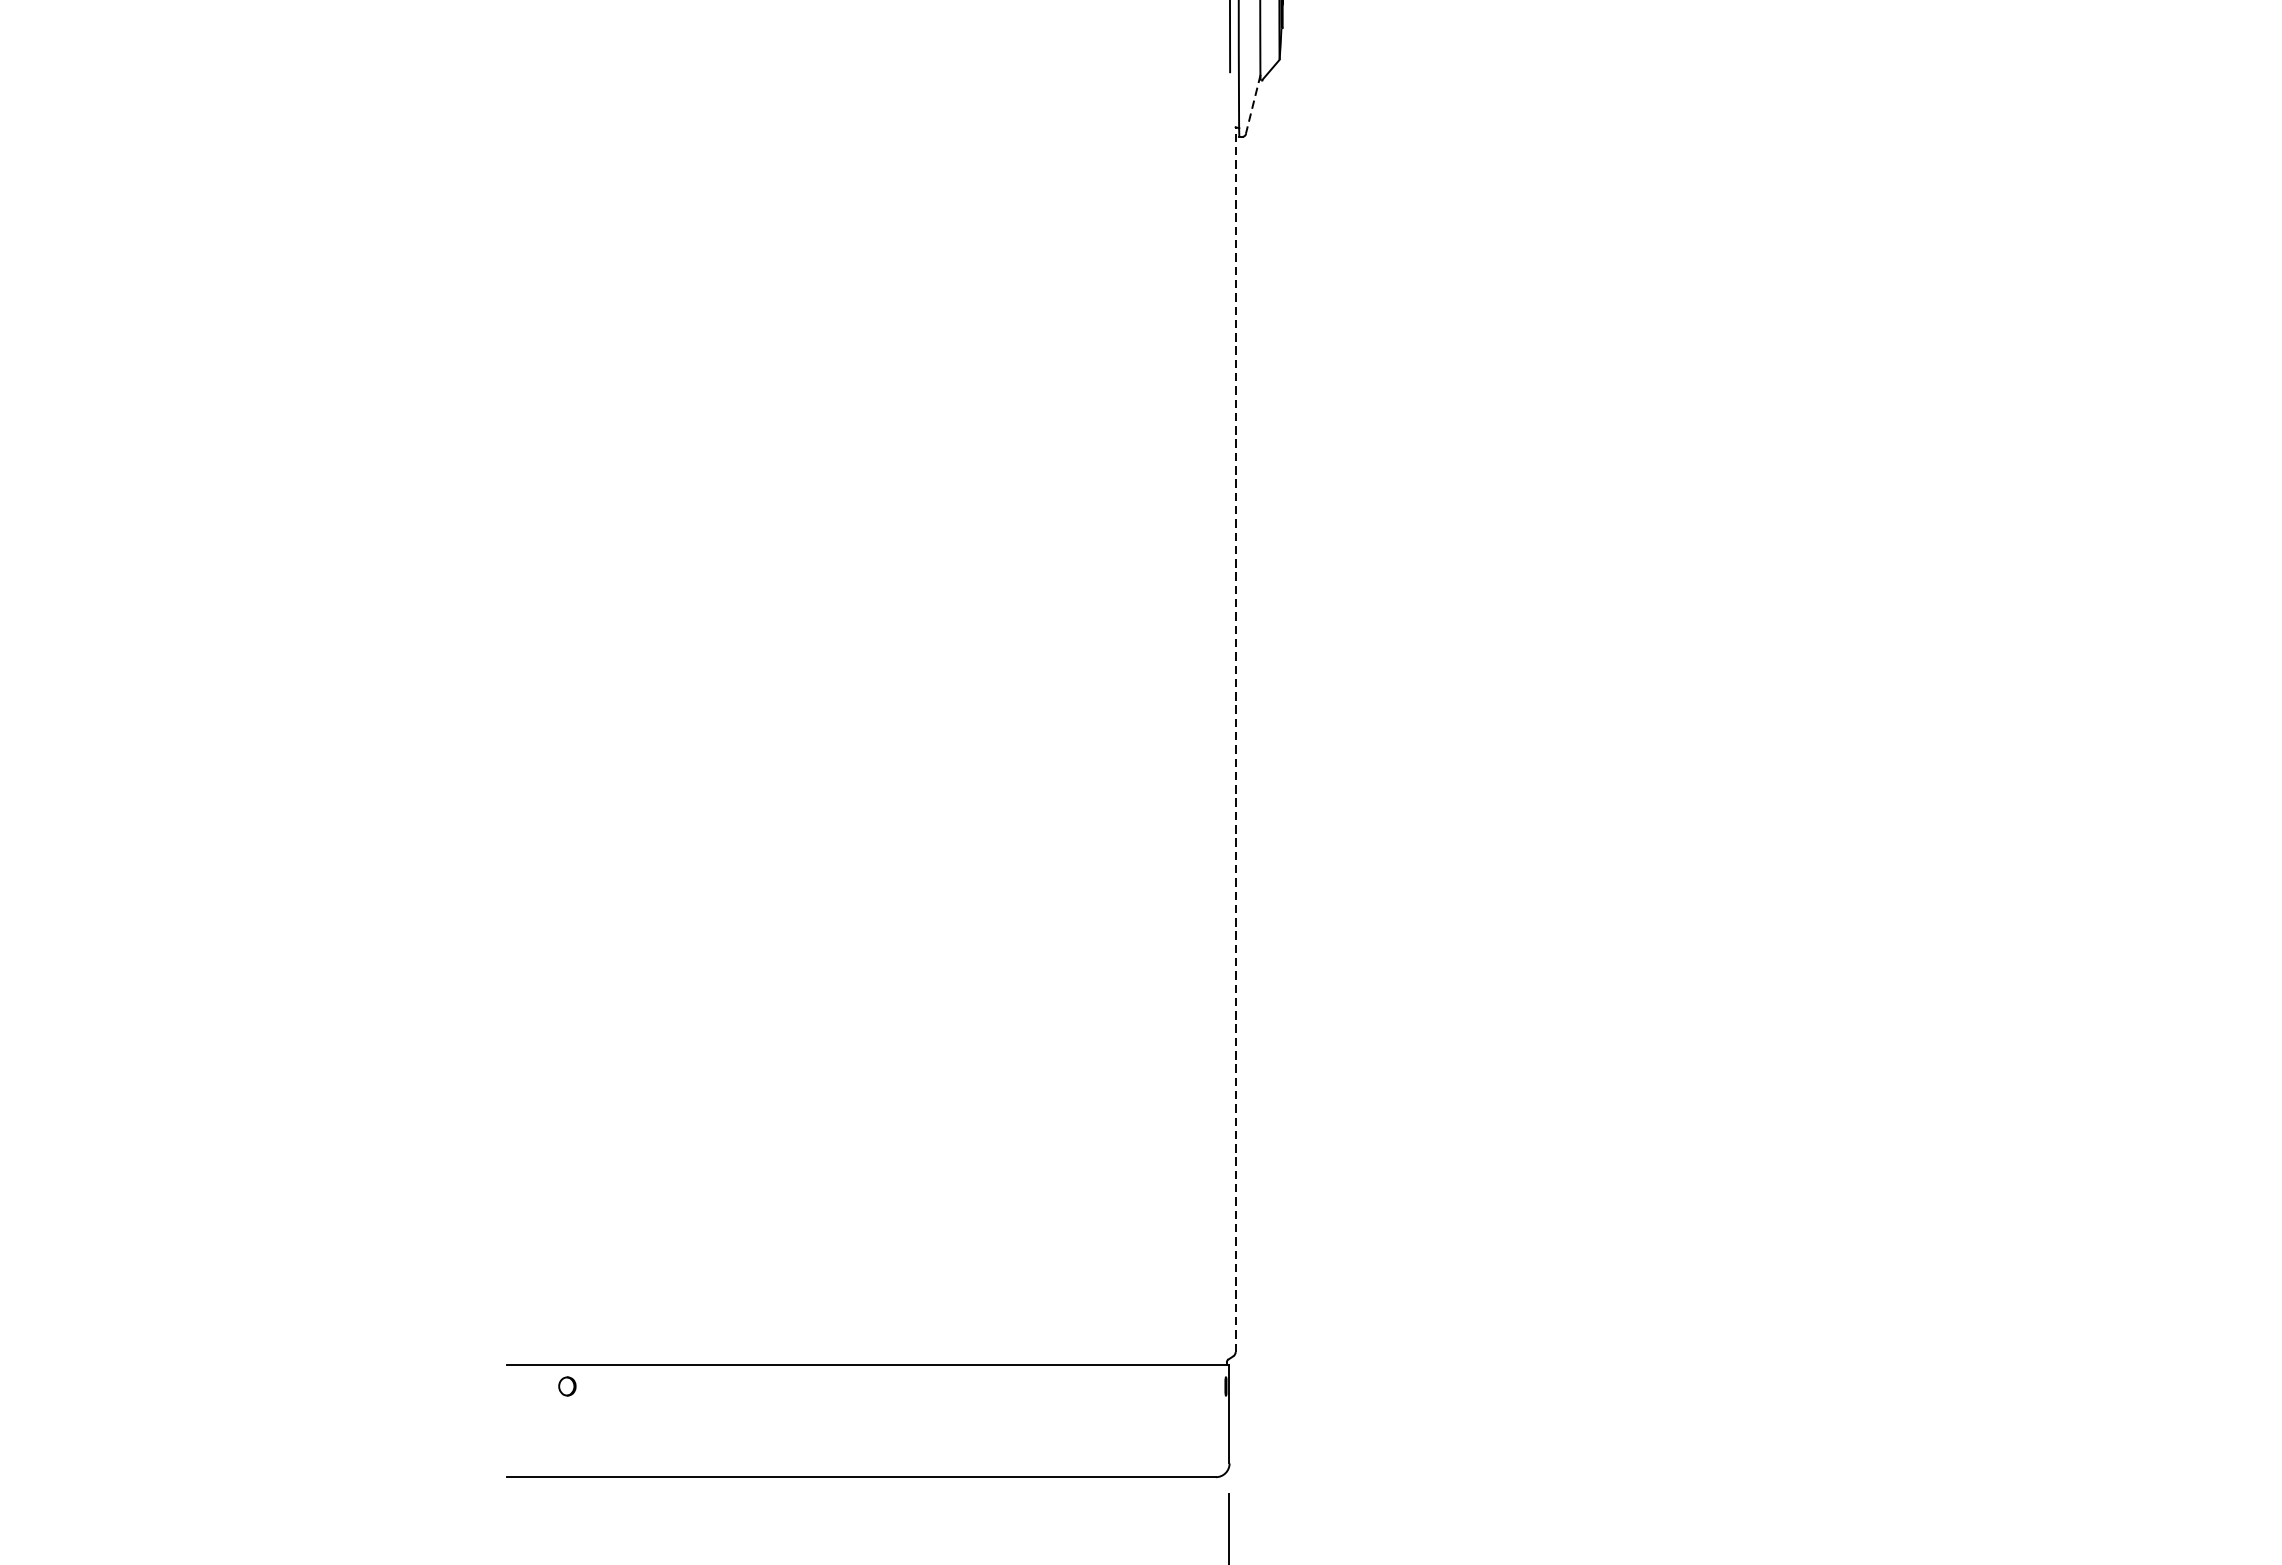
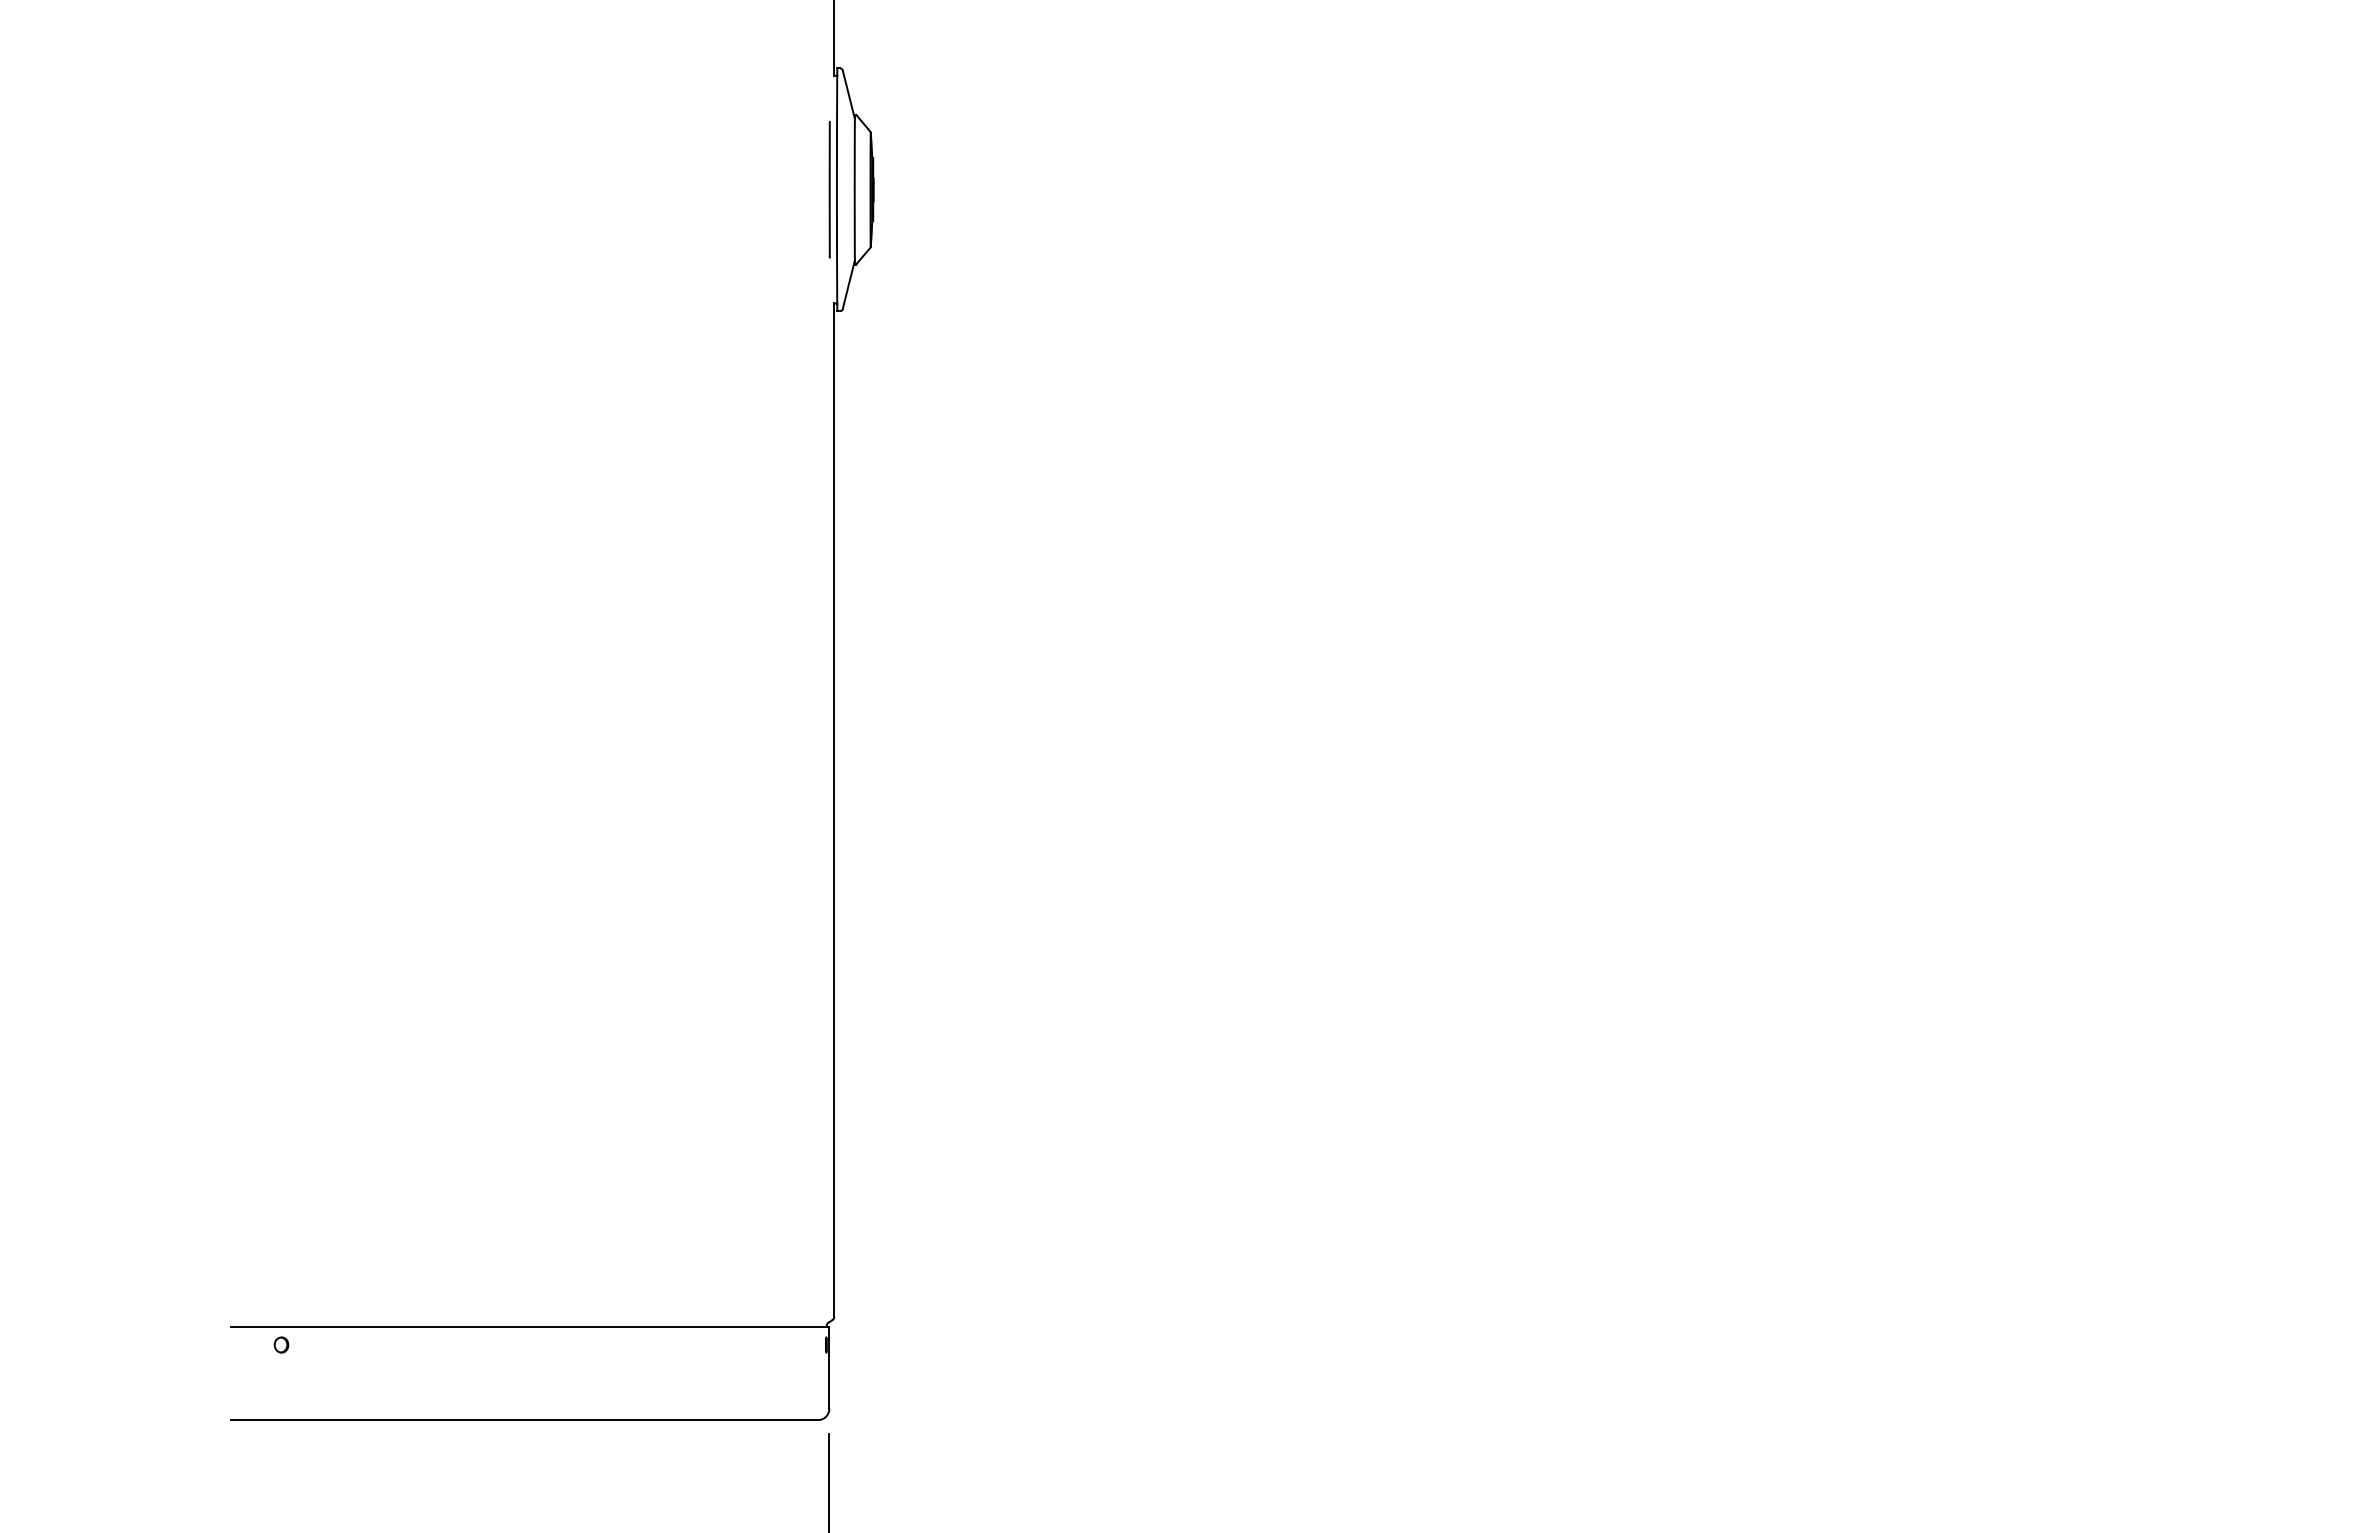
line: (1252, 104) -> (848, 284), dashed -> solid
line: (1235, 739) -> (834, 809), dashed -> solid

